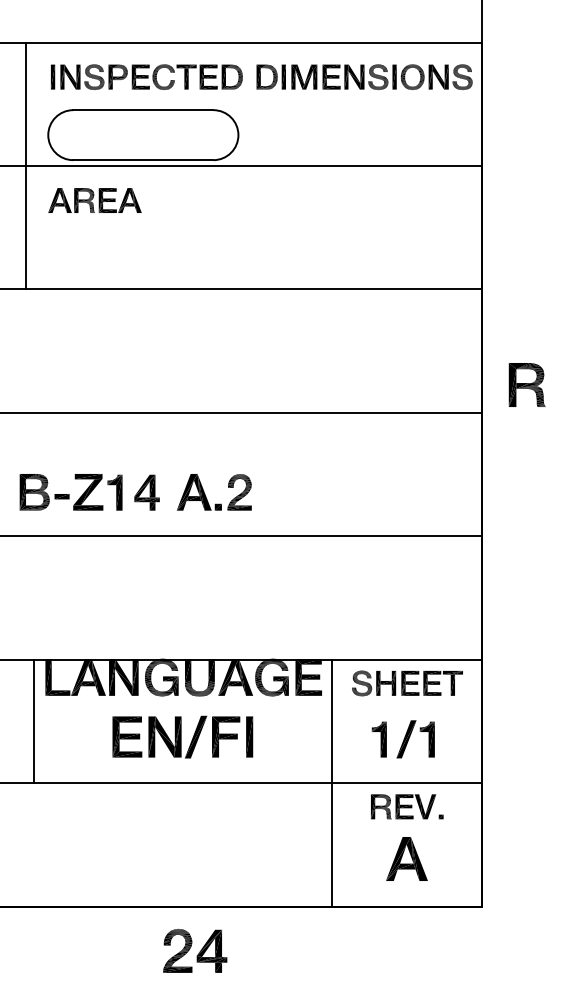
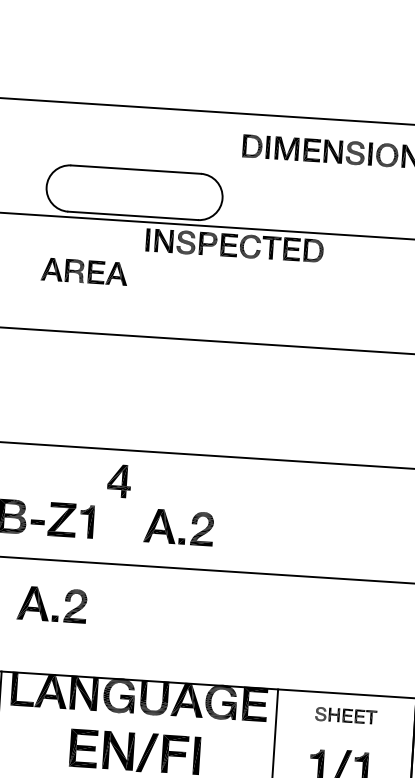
part: (146, 77) -> (234, 245), moved
line: (26, 165) -> (24, 213), removed
part: (94, 200) -> (84, 271), moved
part: (146, 492) -> (118, 480), moved
part: (75, 588) -> (44, 608), added
part: (407, 683) -> (346, 715), size x0.6

